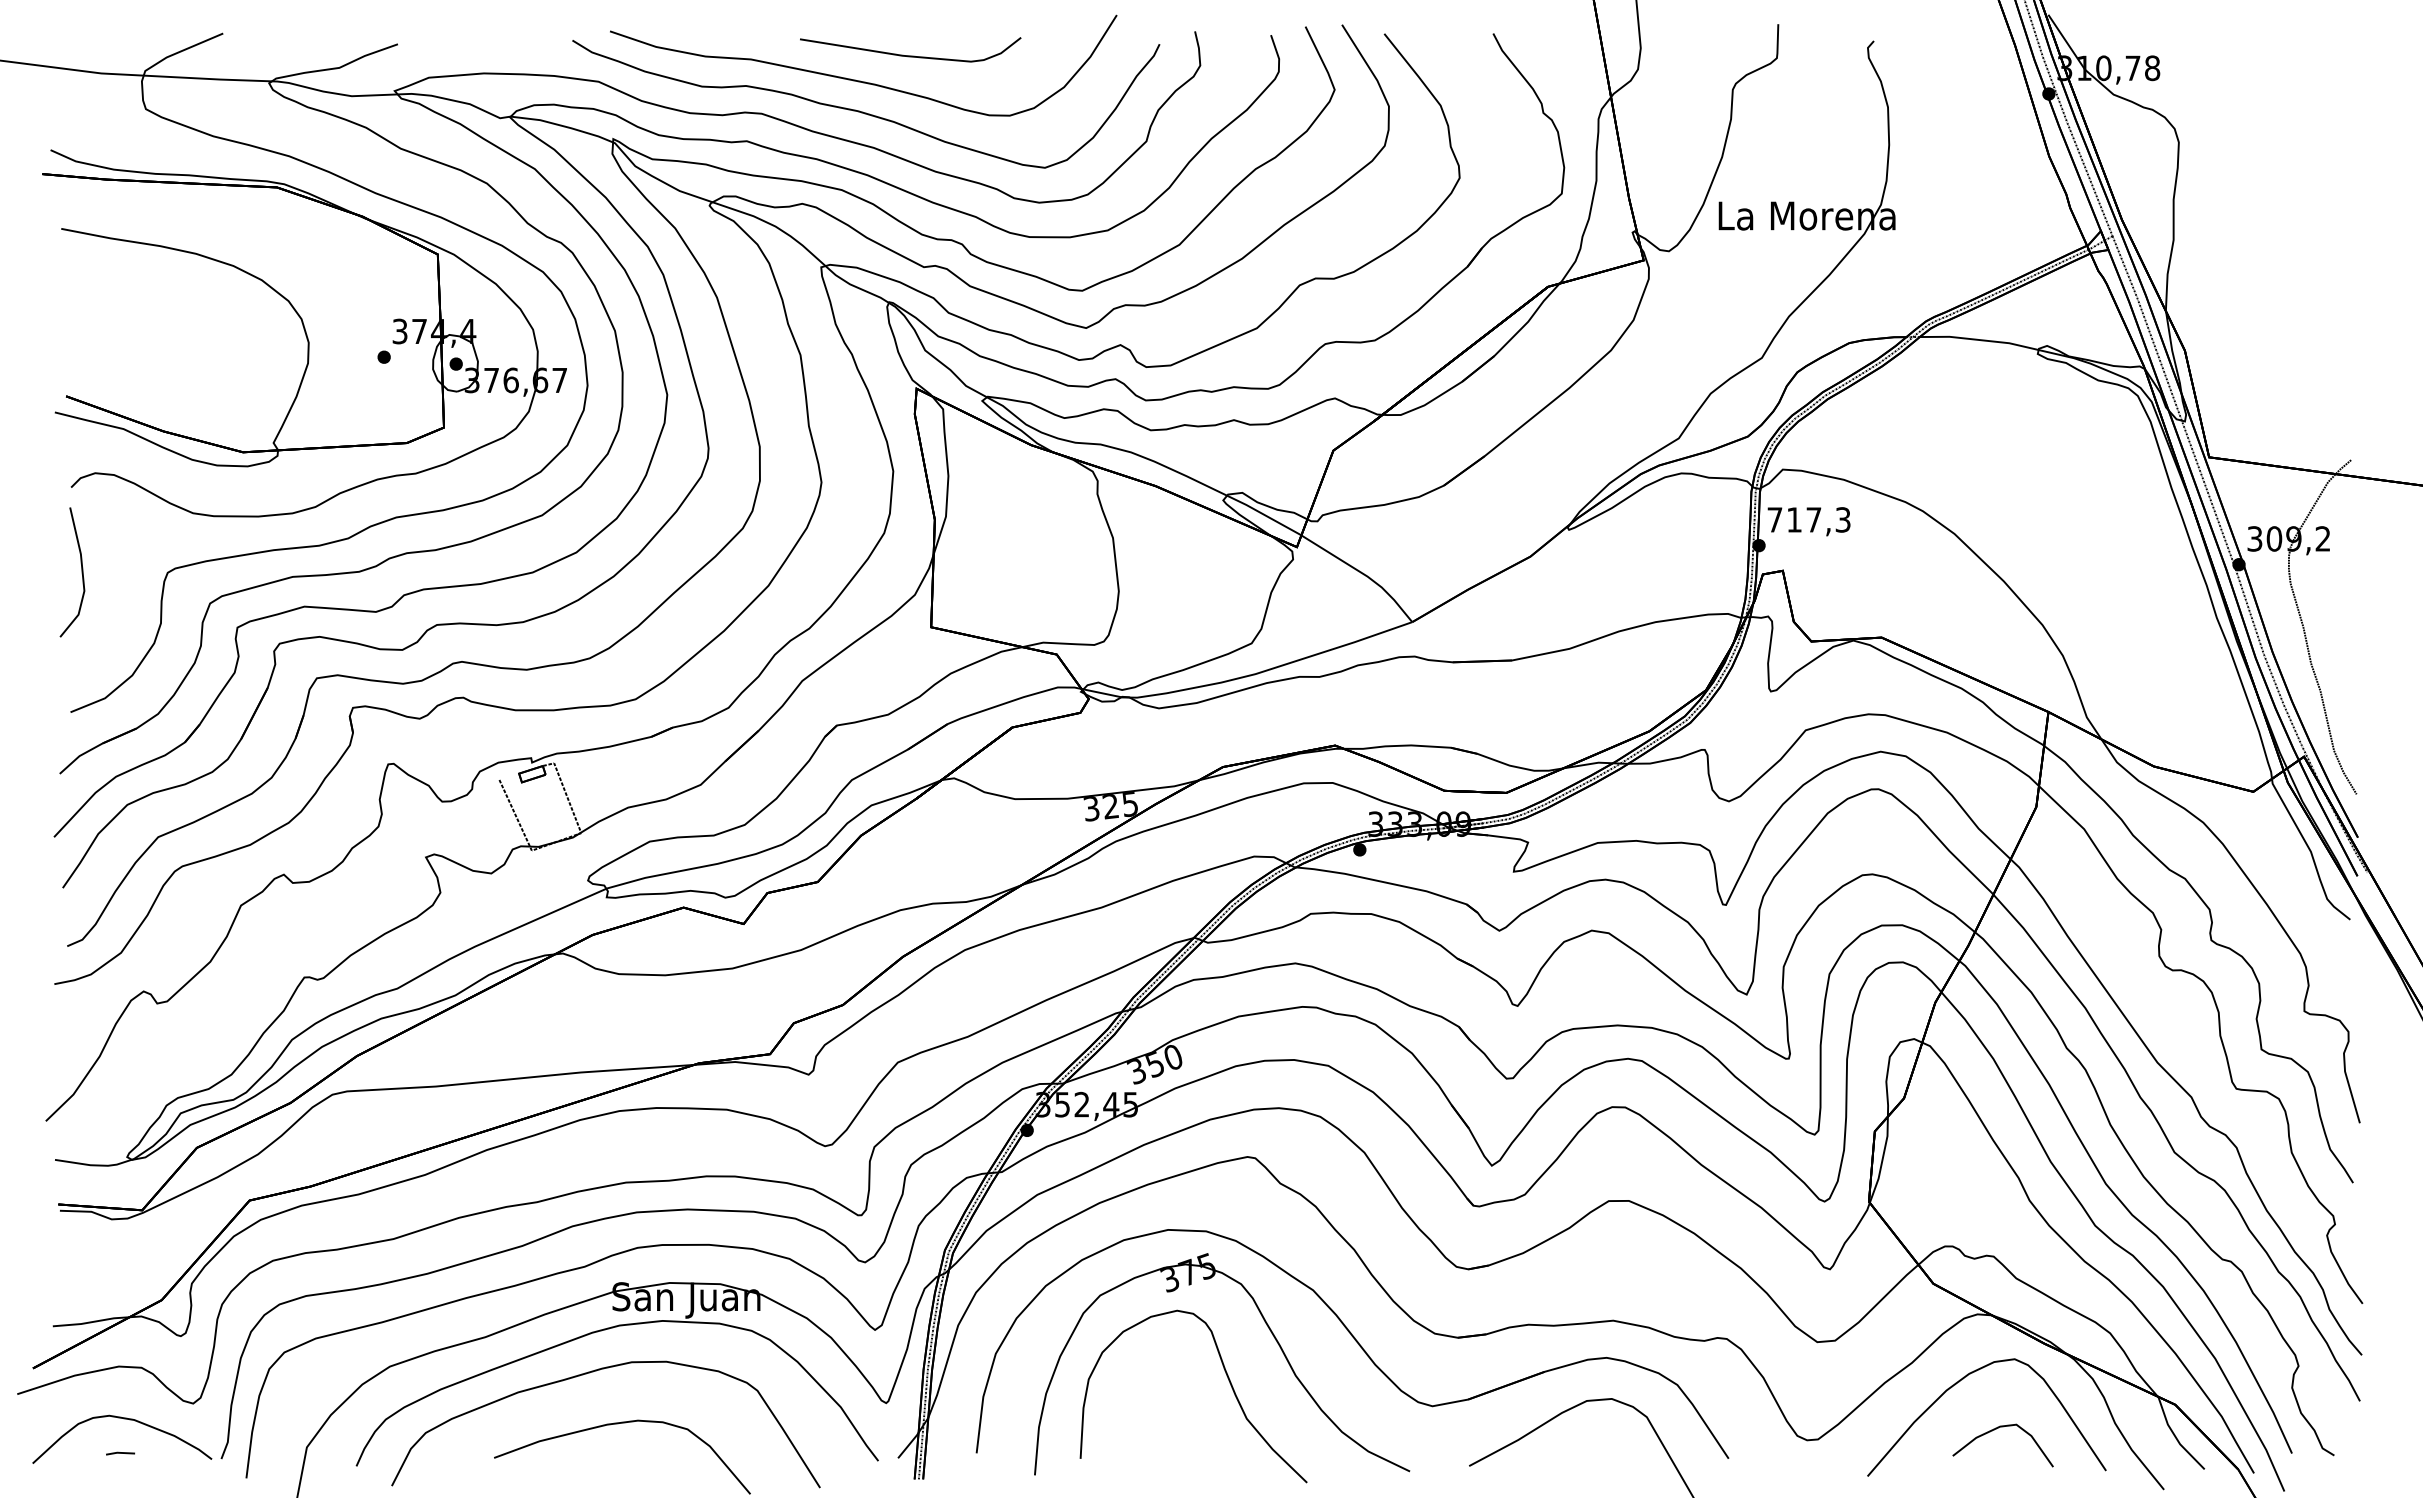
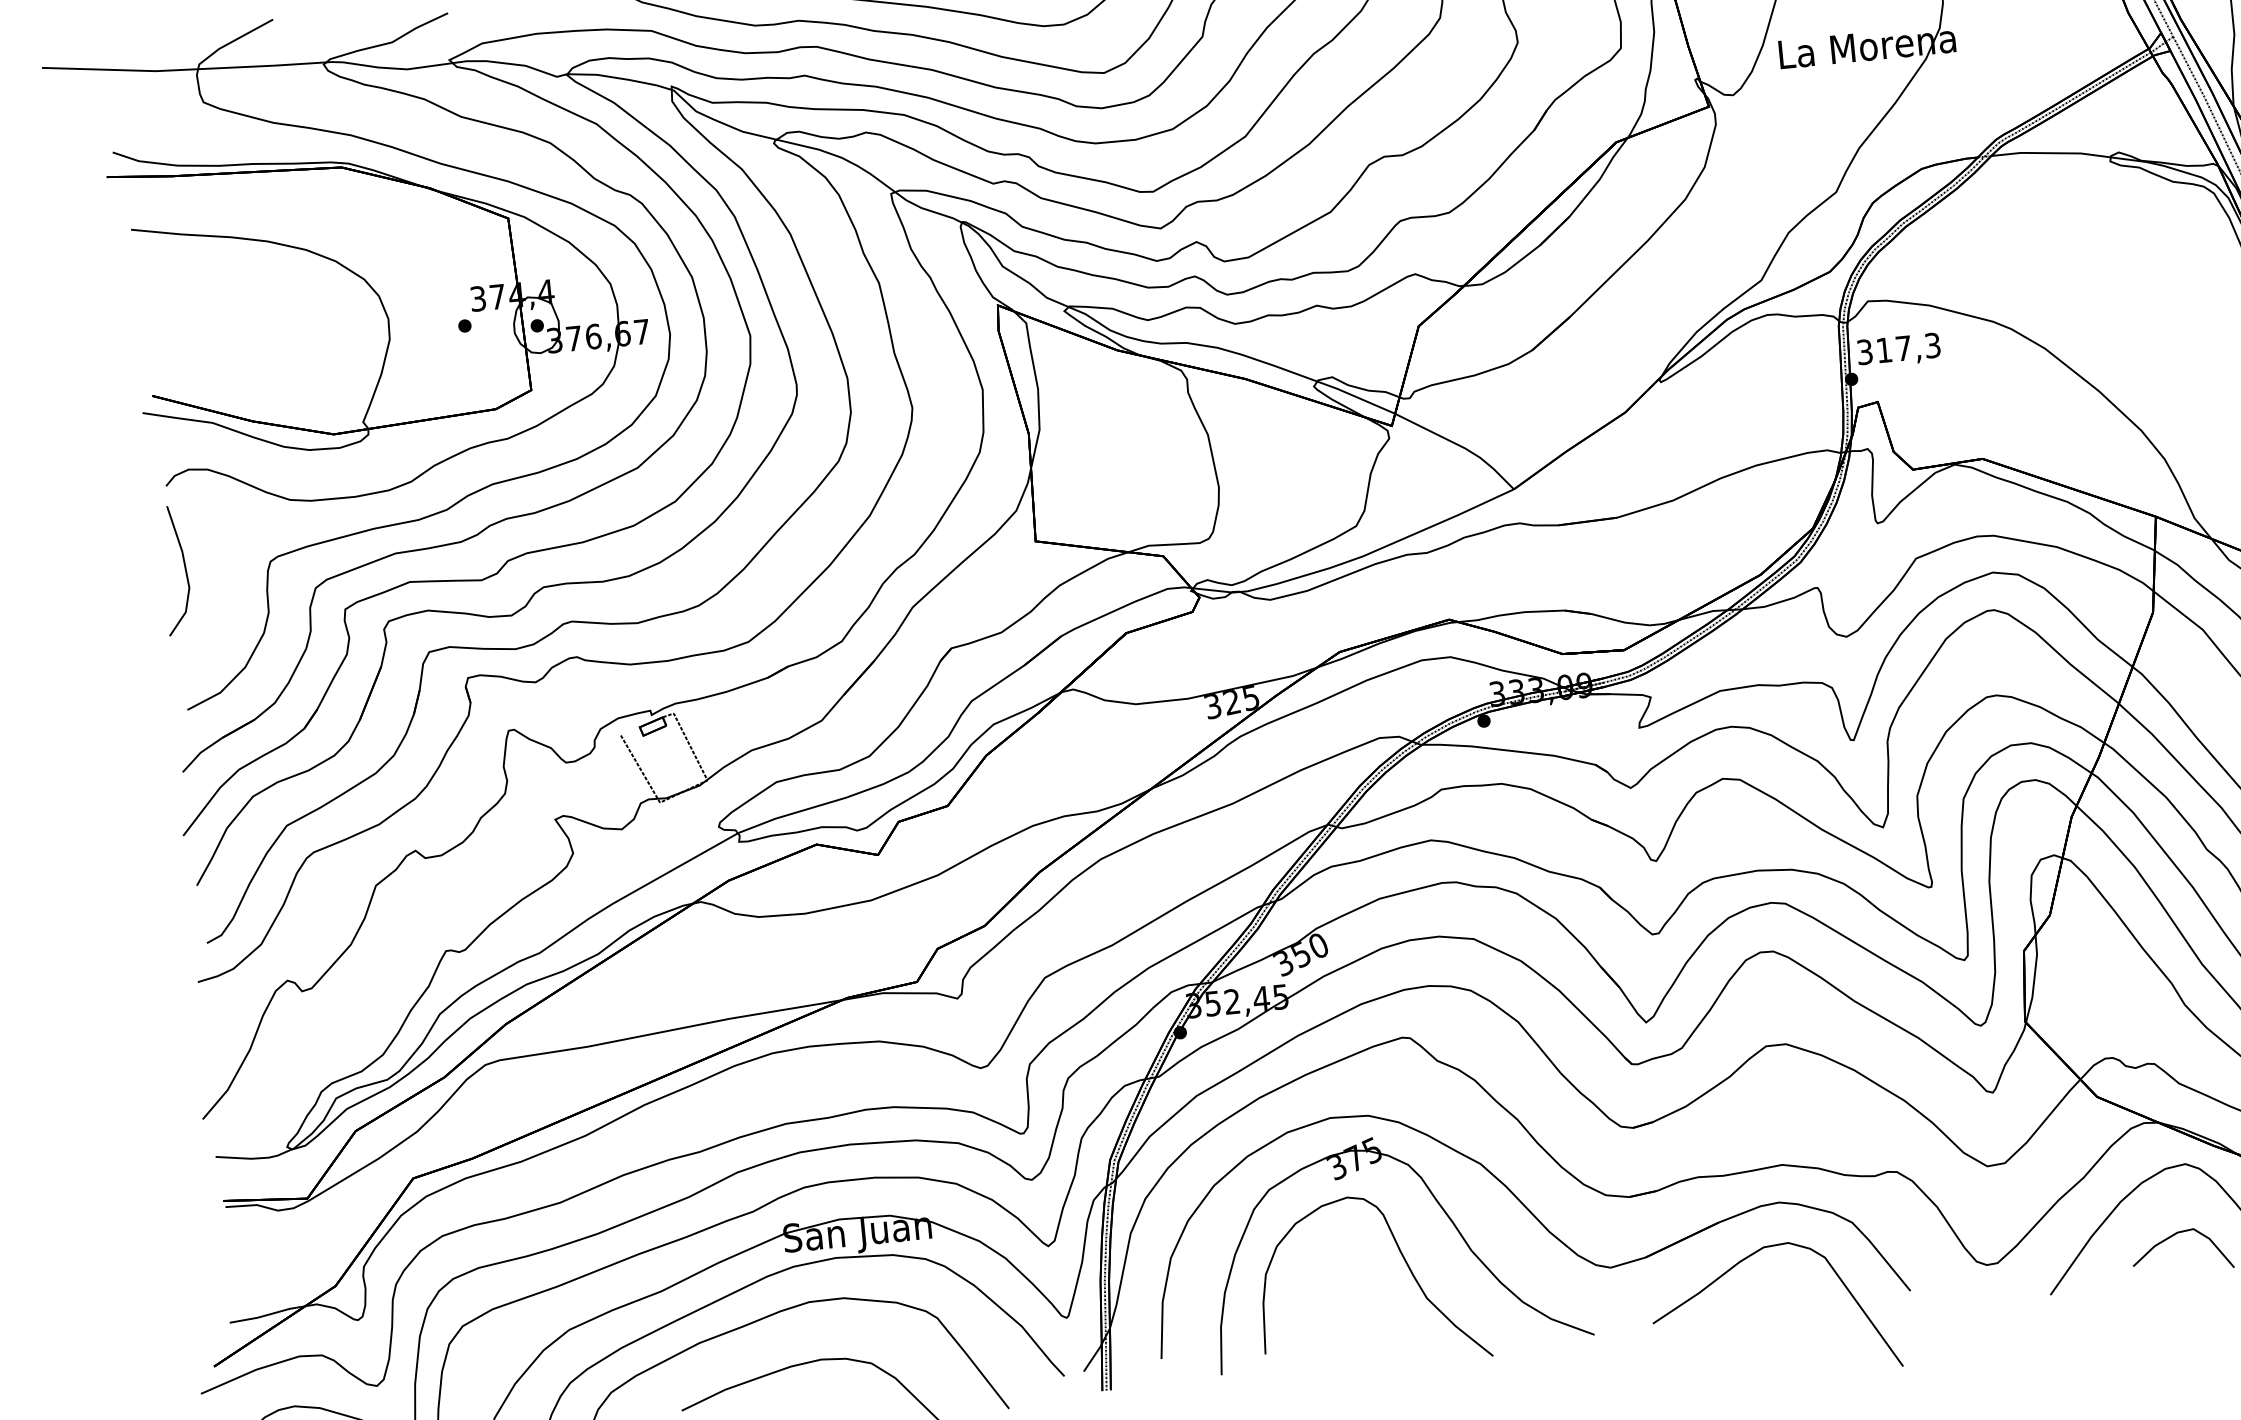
text: (1774, 519) -> (1864, 351), 717,3 -> 317,3

